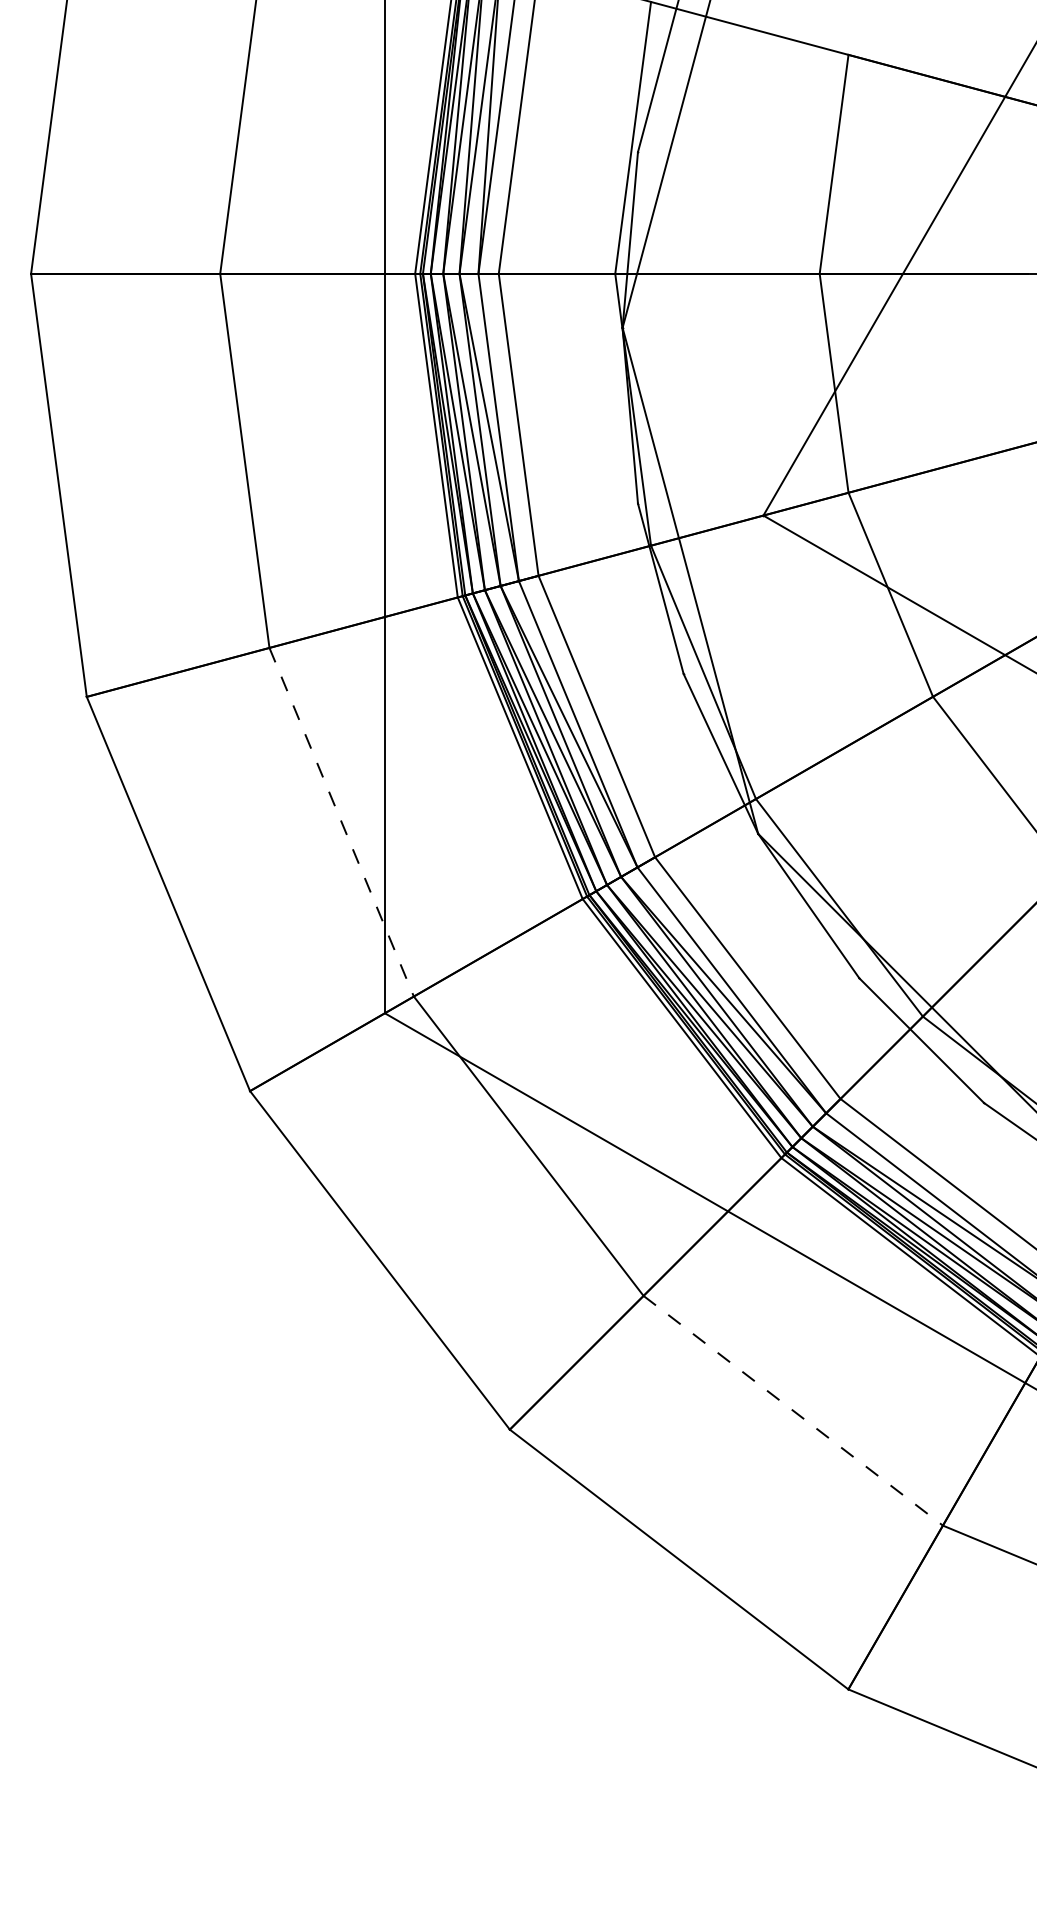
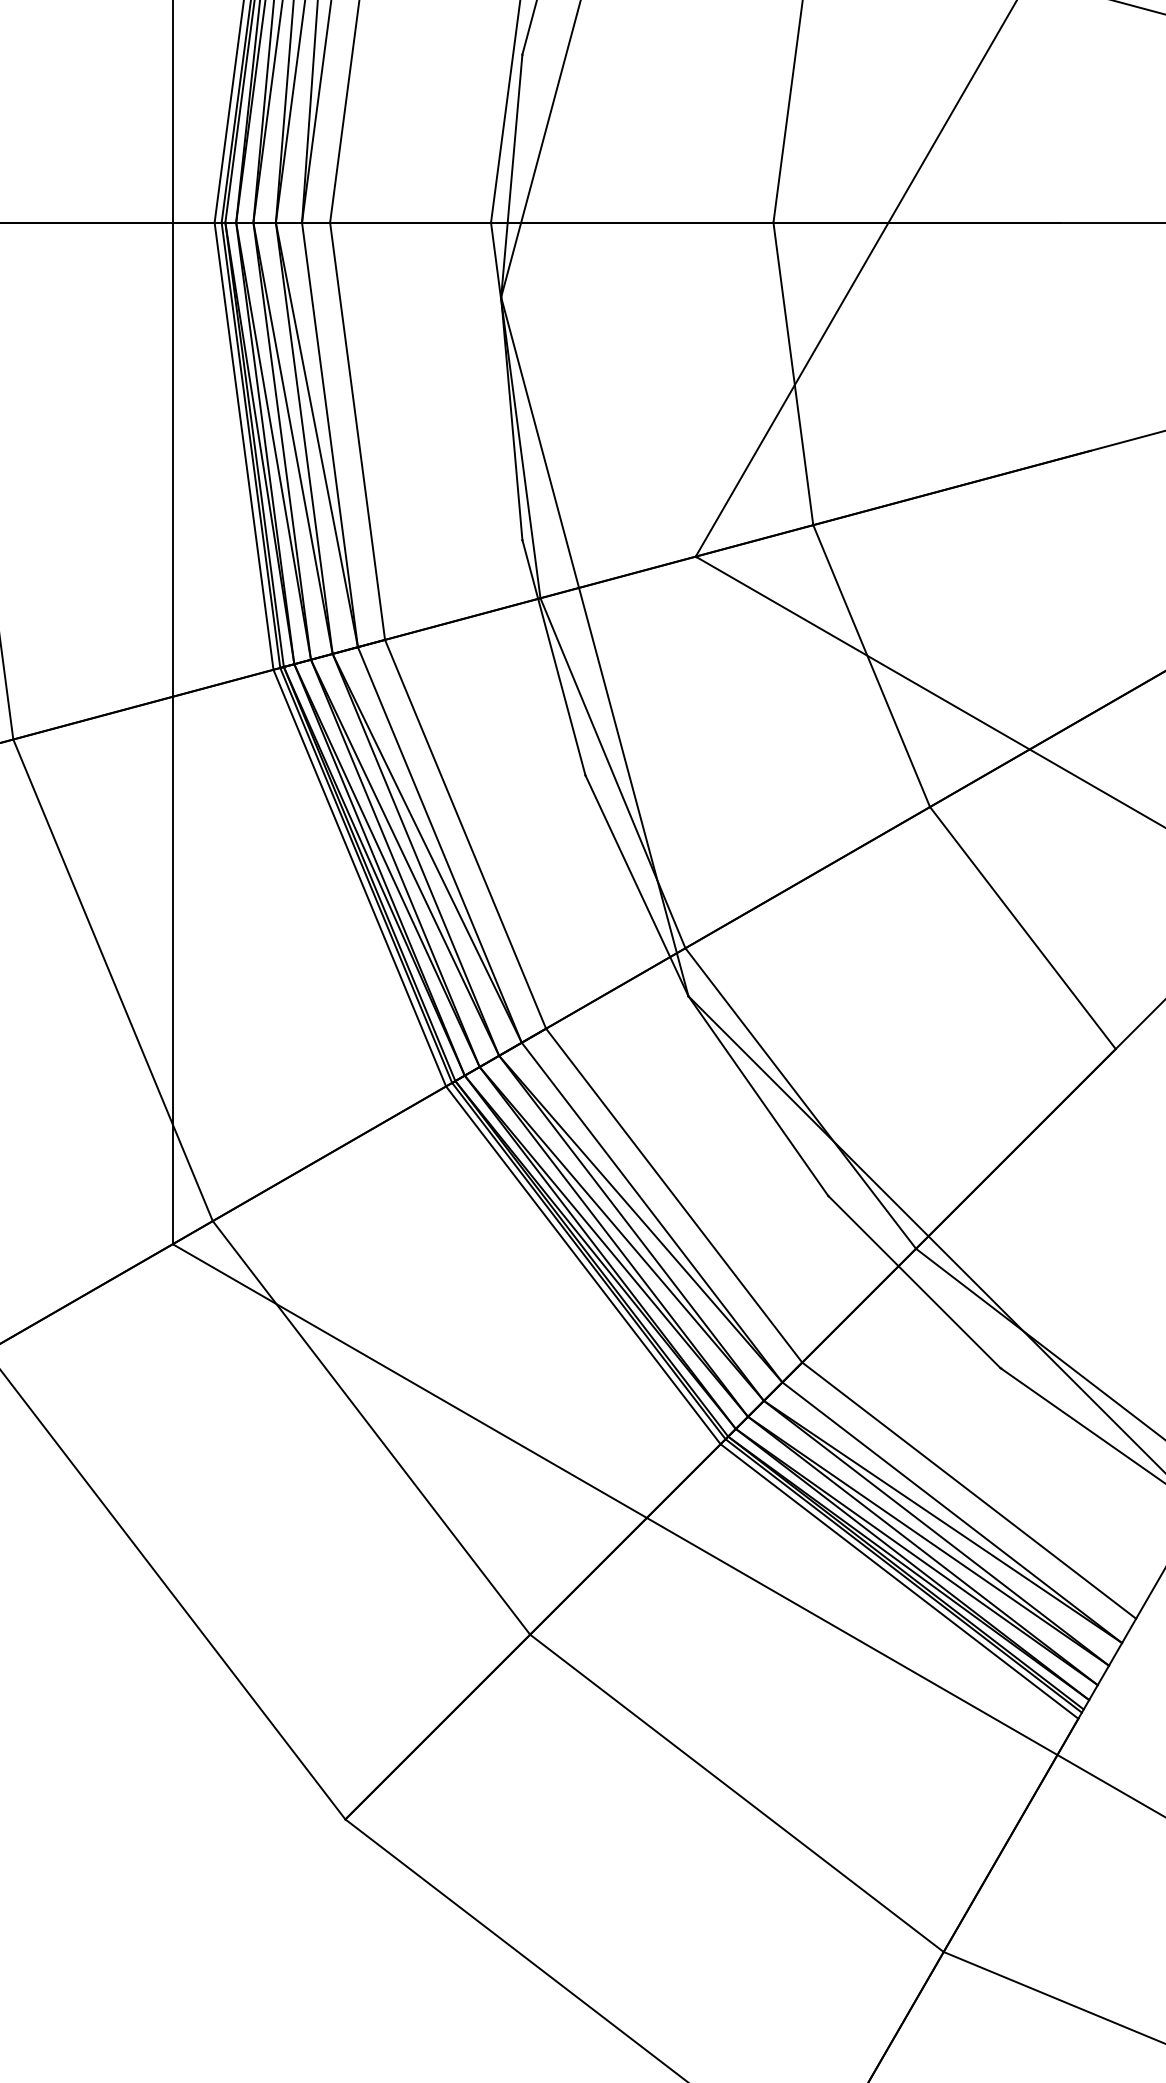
line: (341, 822) -> (112, 980), dashed -> solid
line: (793, 1410) -> (737, 1792), dashed -> solid

